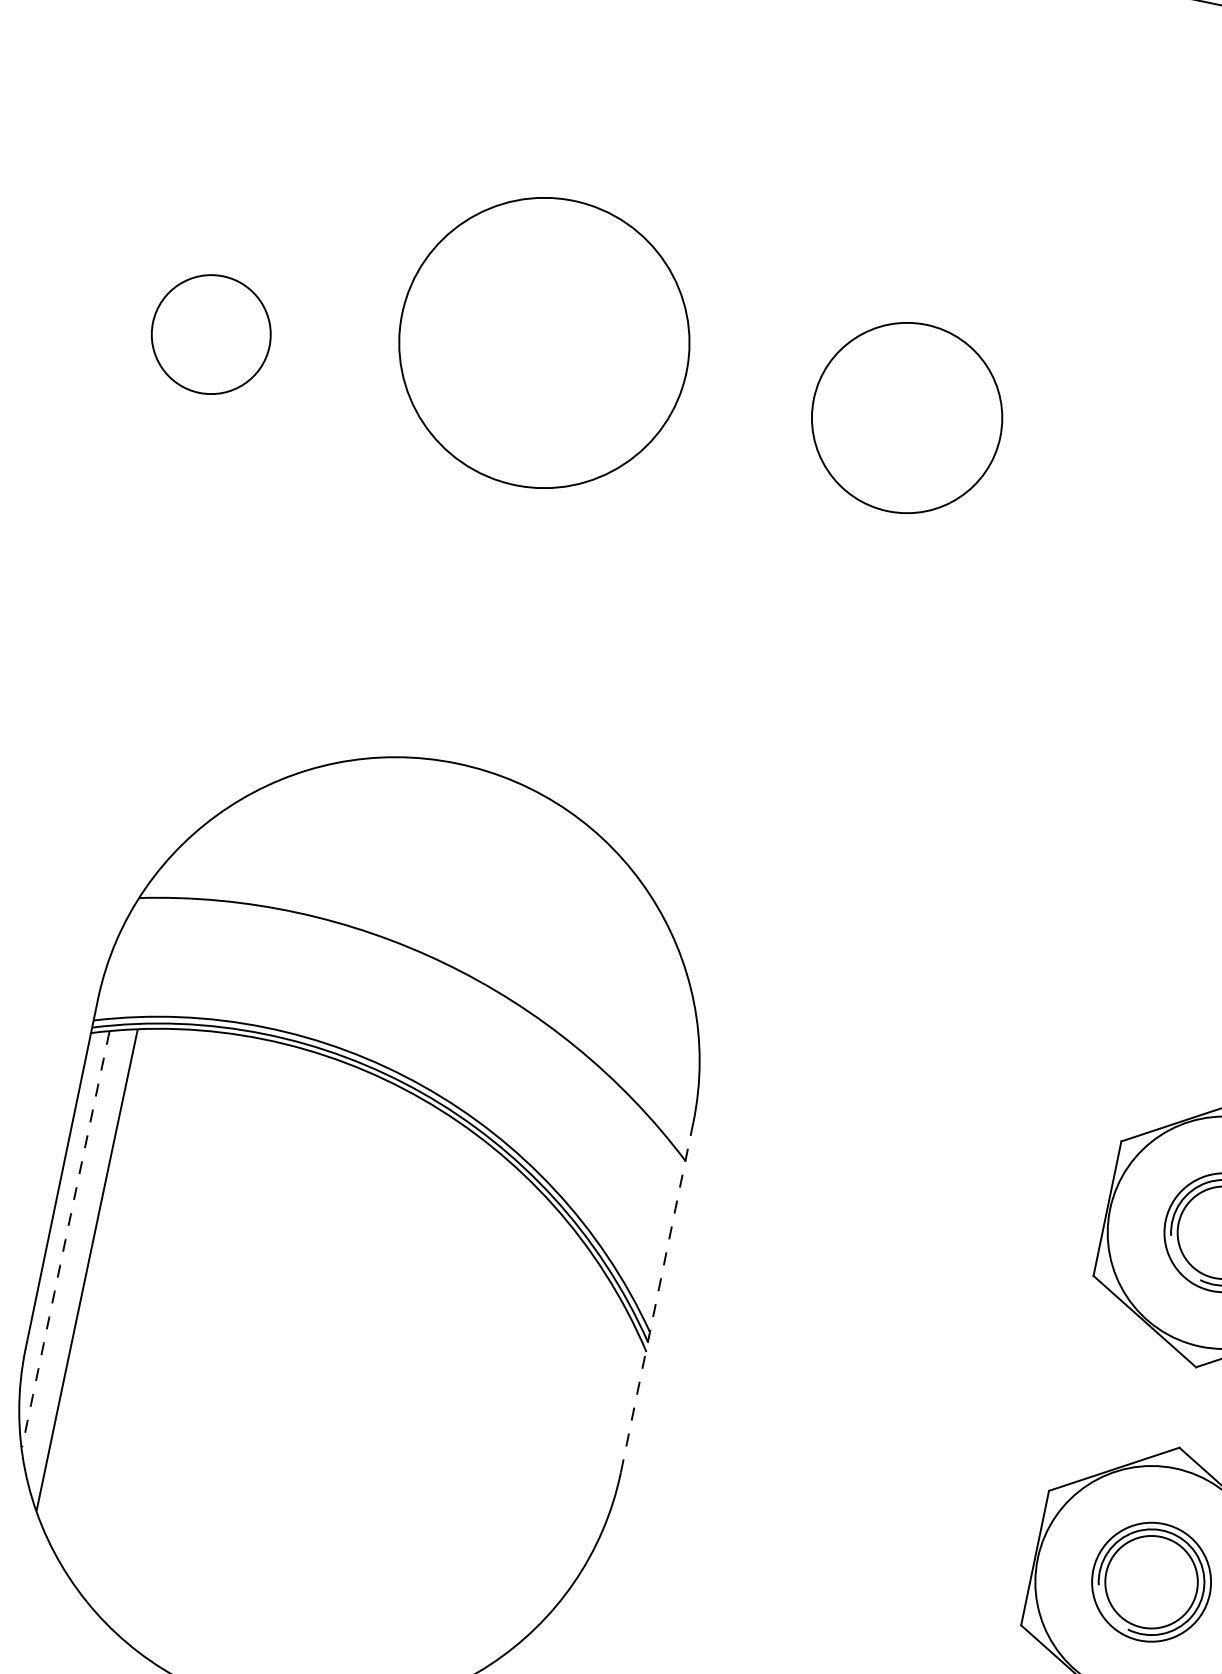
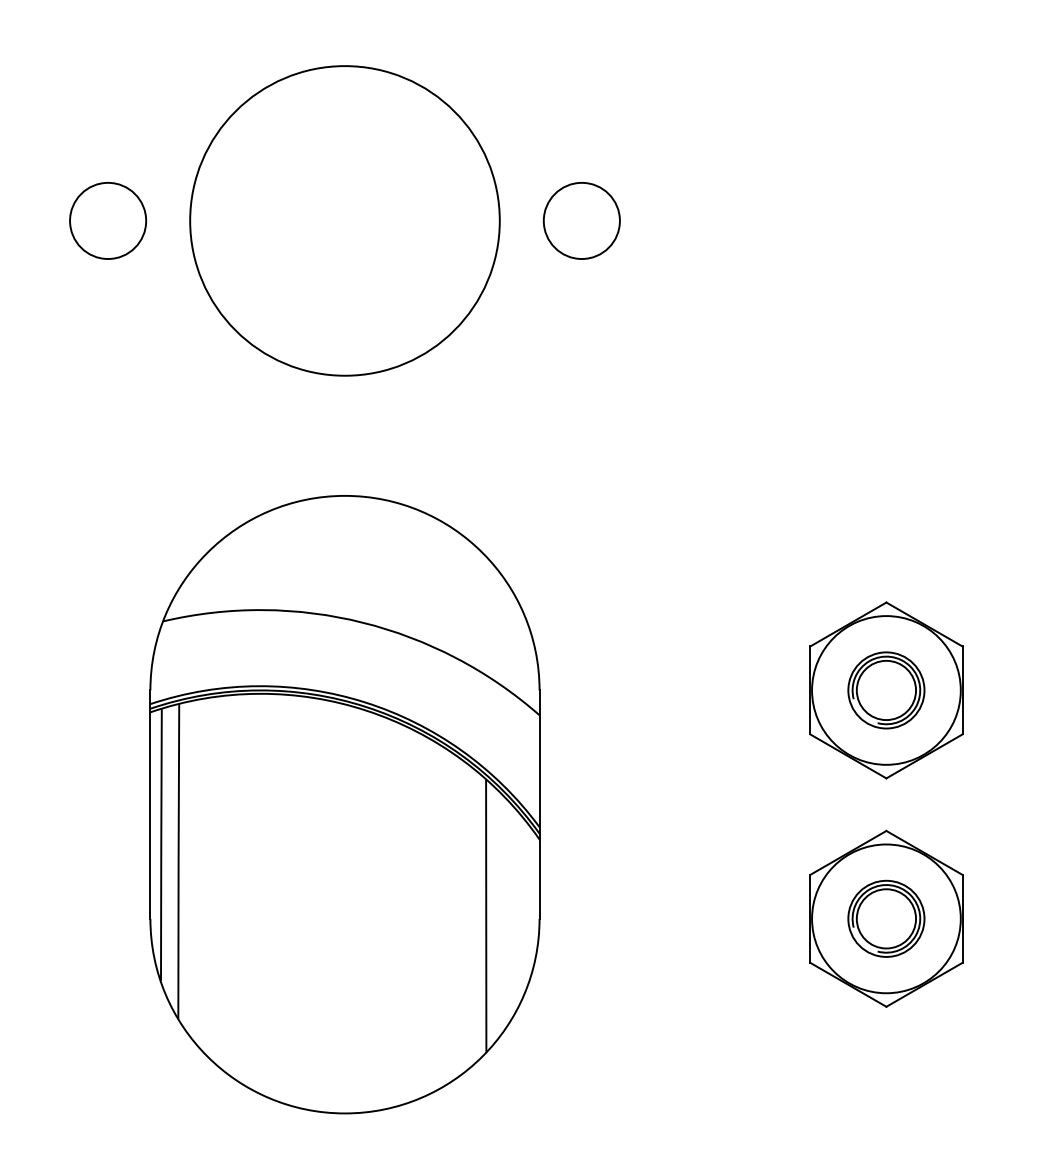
circle: (211, 334) -> (108, 220), moved
circle: (543, 342) -> (344, 220), size x1.67
circle: (906, 417) -> (581, 220), size x0.62
arc: (65, 1240) -> (161, 845), dashed -> solid
line: (656, 1298) -> (539, 805), dashed -> solid
line: (540, 1451) -> (486, 916), added

